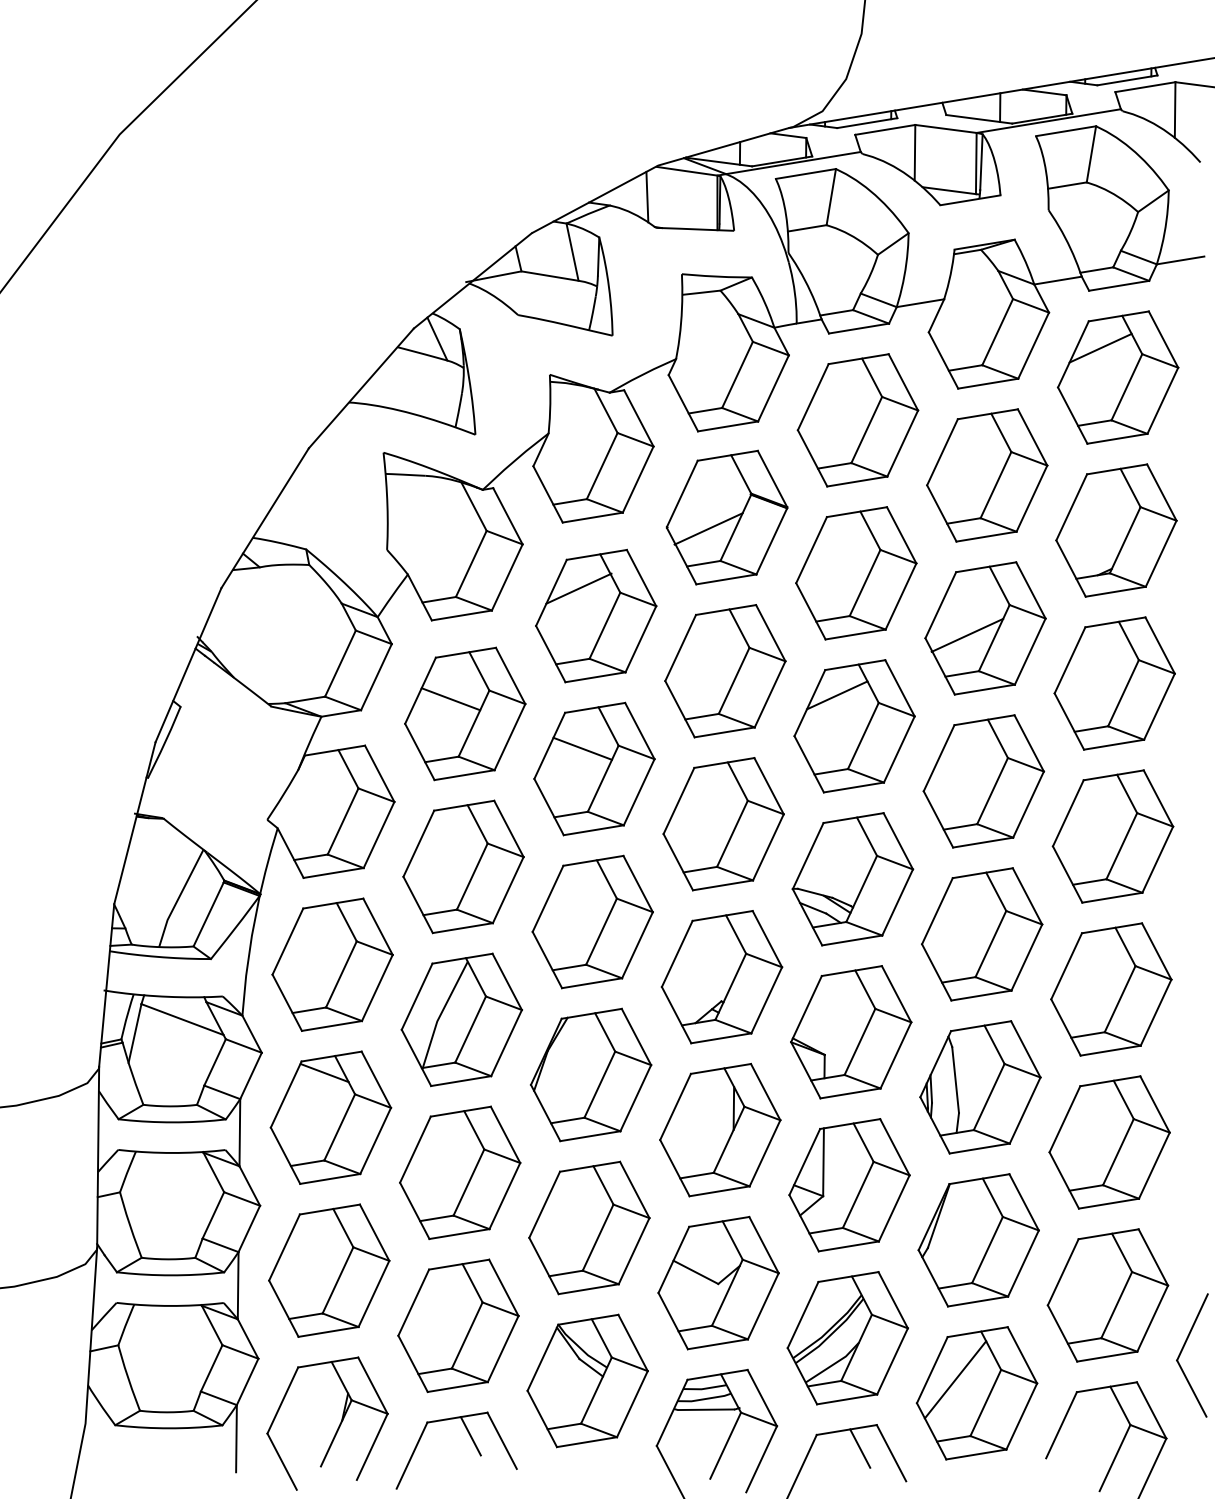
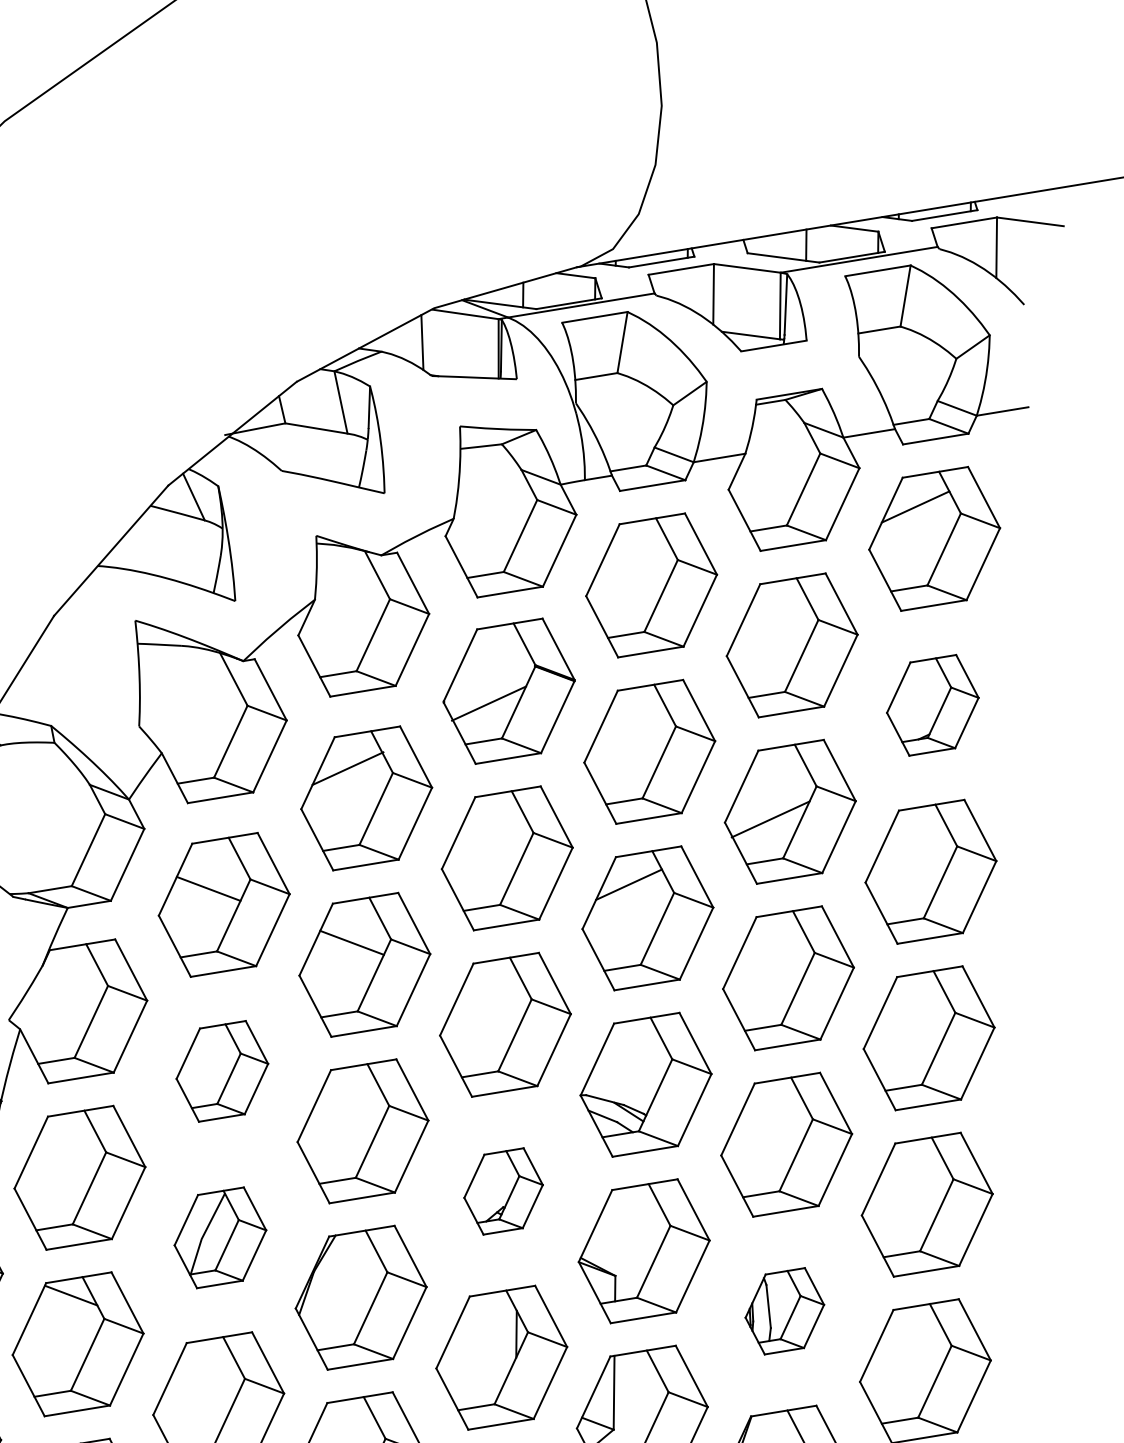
part: (1116, 530) -> (932, 705), size x0.7
part: (463, 866) -> (222, 1070), size x0.7
part: (721, 977) -> (503, 1191), size x0.6
part: (461, 1019) -> (220, 1237), size x0.7
part: (980, 1087) -> (784, 1311), size x0.6

